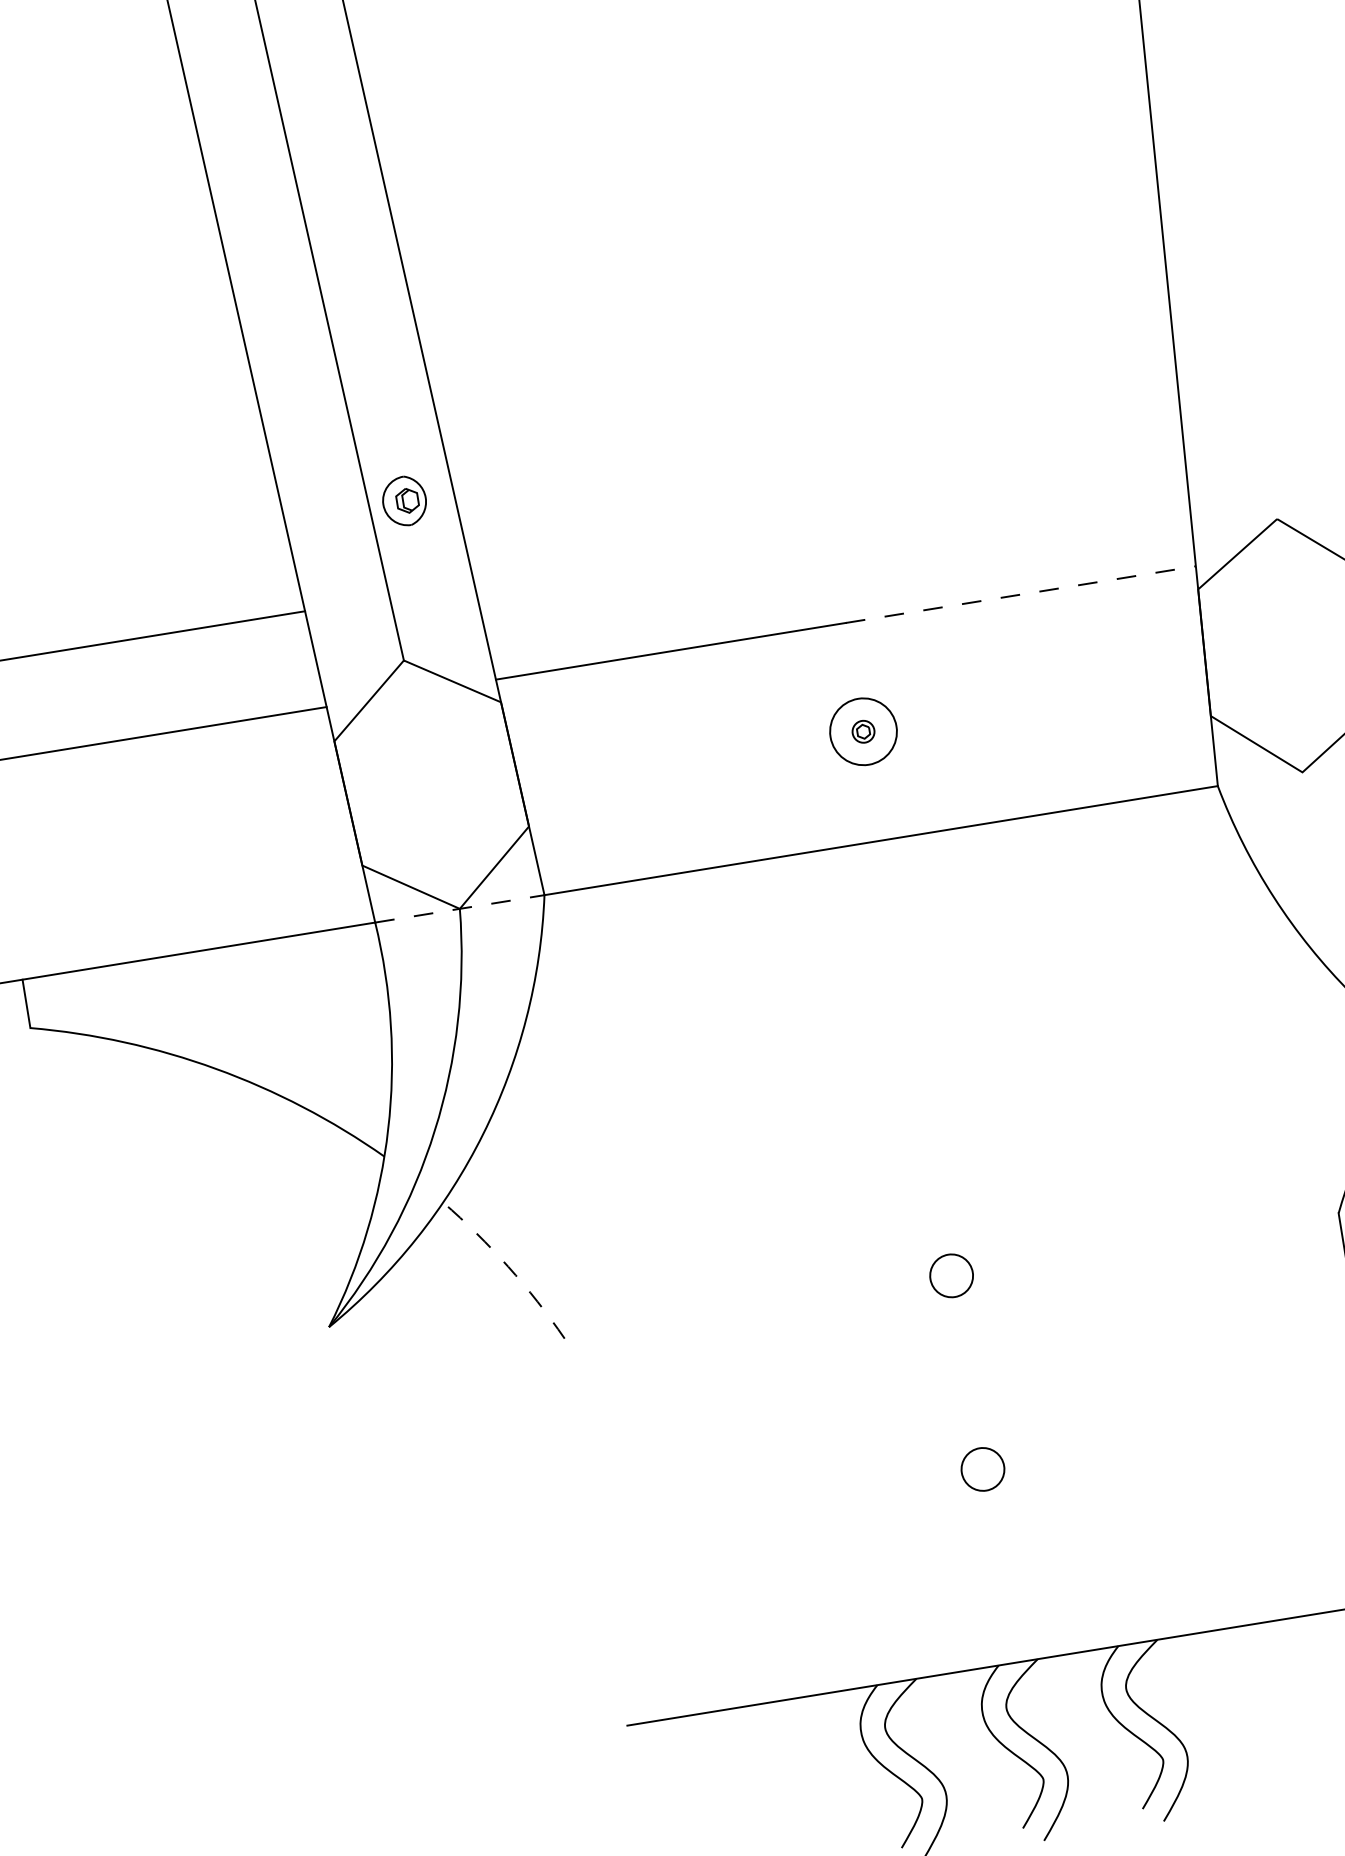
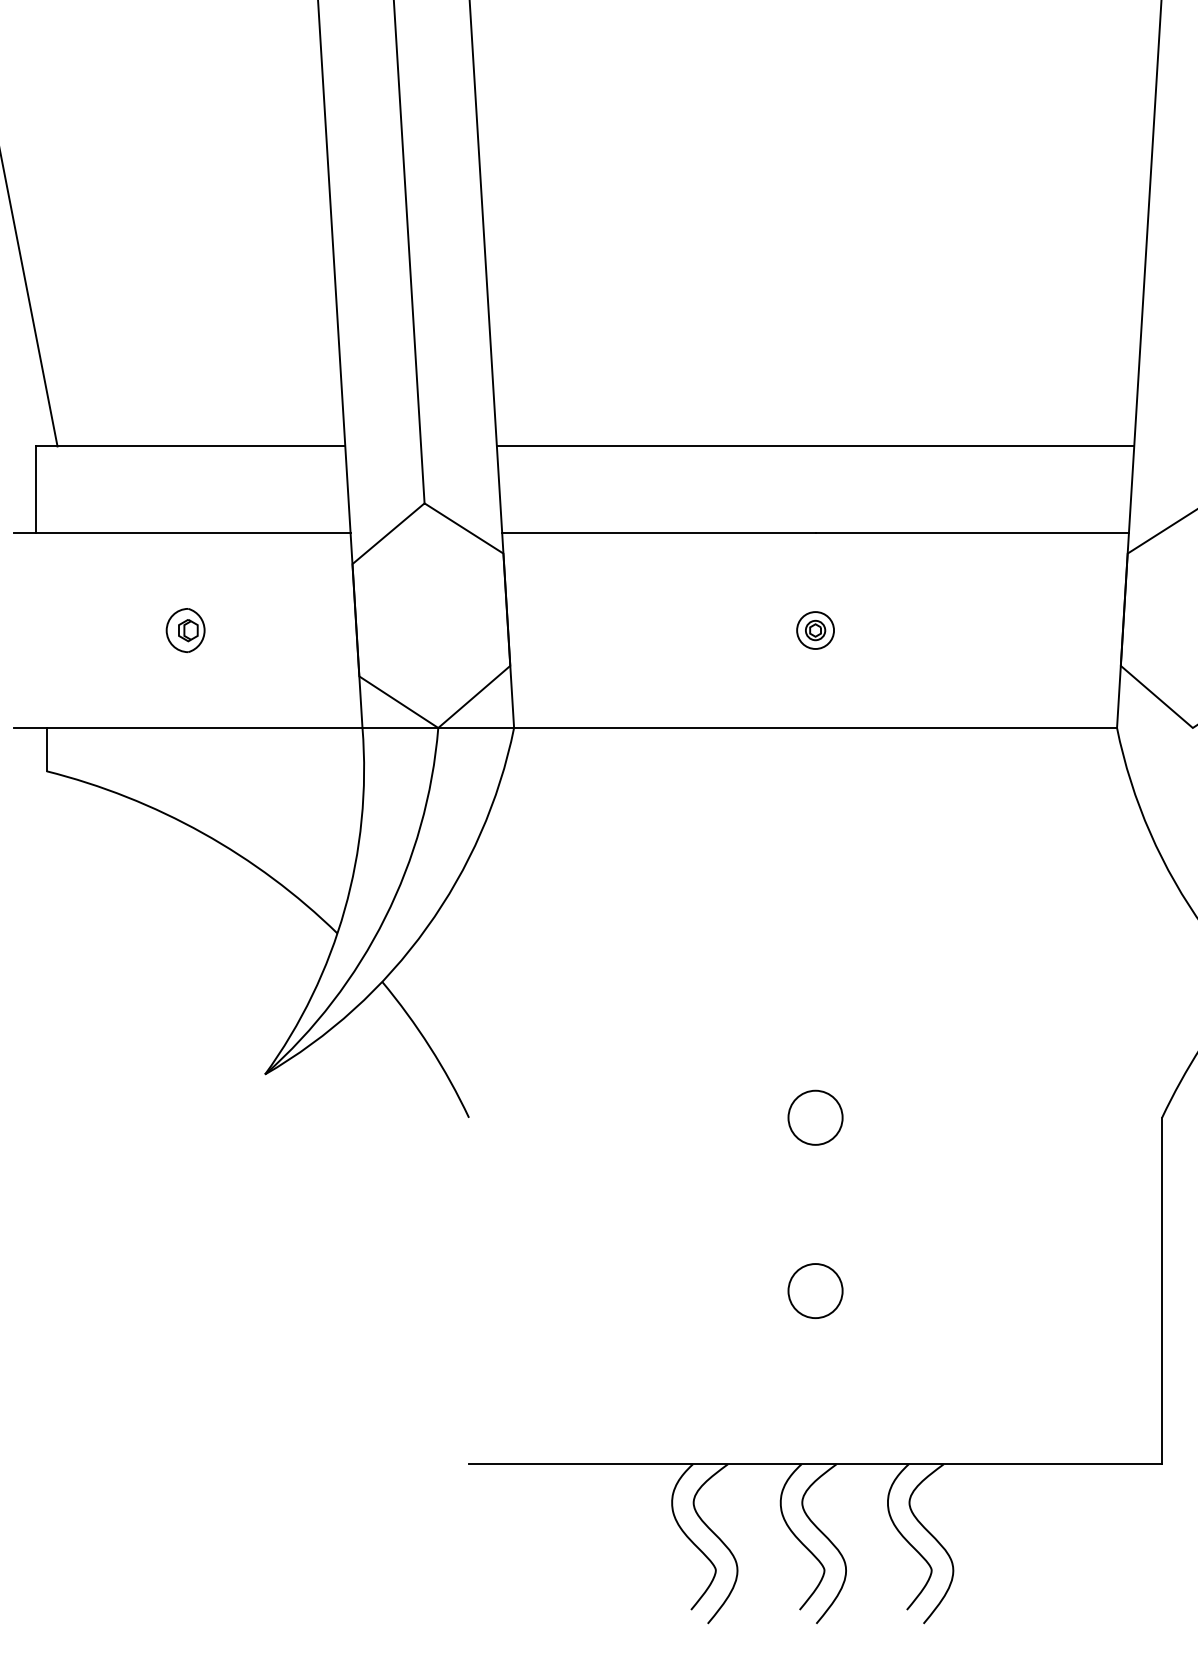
part: (404, 501) -> (185, 630), moved
line: (830, 526) -> (815, 446), added
line: (1021, 595) -> (972, 533), dashed -> solid
circle: (863, 731) -> (815, 630), size x0.62
line: (459, 908) -> (438, 727), dashed -> solid
arc: (507, 1267) -> (429, 1047), dashed -> solid
circle: (951, 1275) -> (815, 1117), size x1.43
circle: (982, 1468) -> (815, 1290), size x1.43

